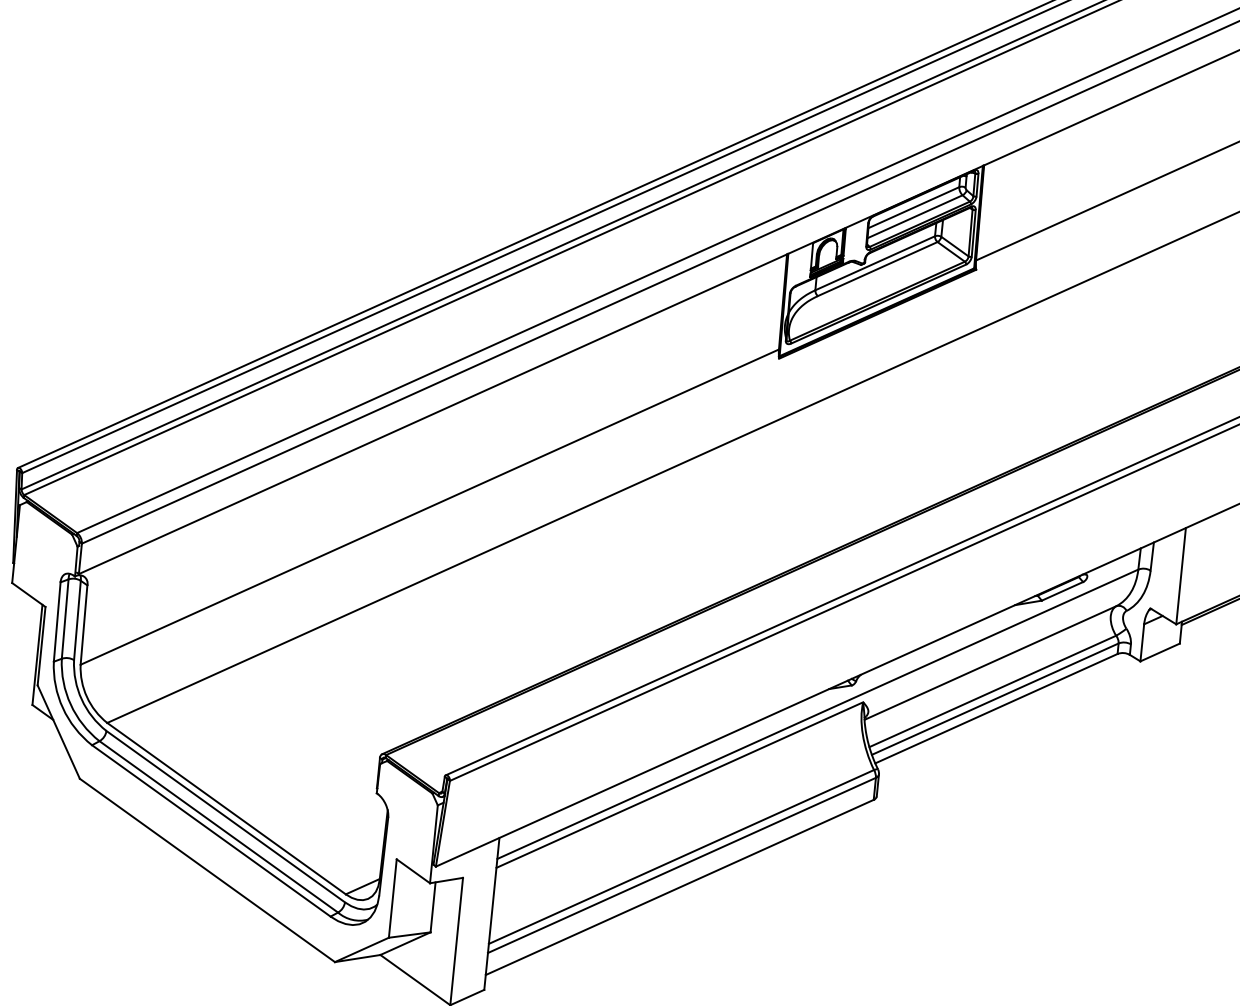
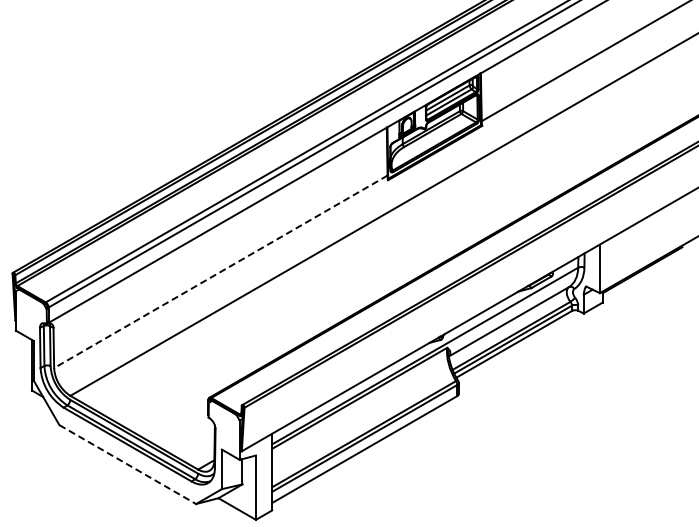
line: (428, 508) -> (220, 272), solid -> dashed
line: (206, 870) -> (127, 464), solid -> dashed

